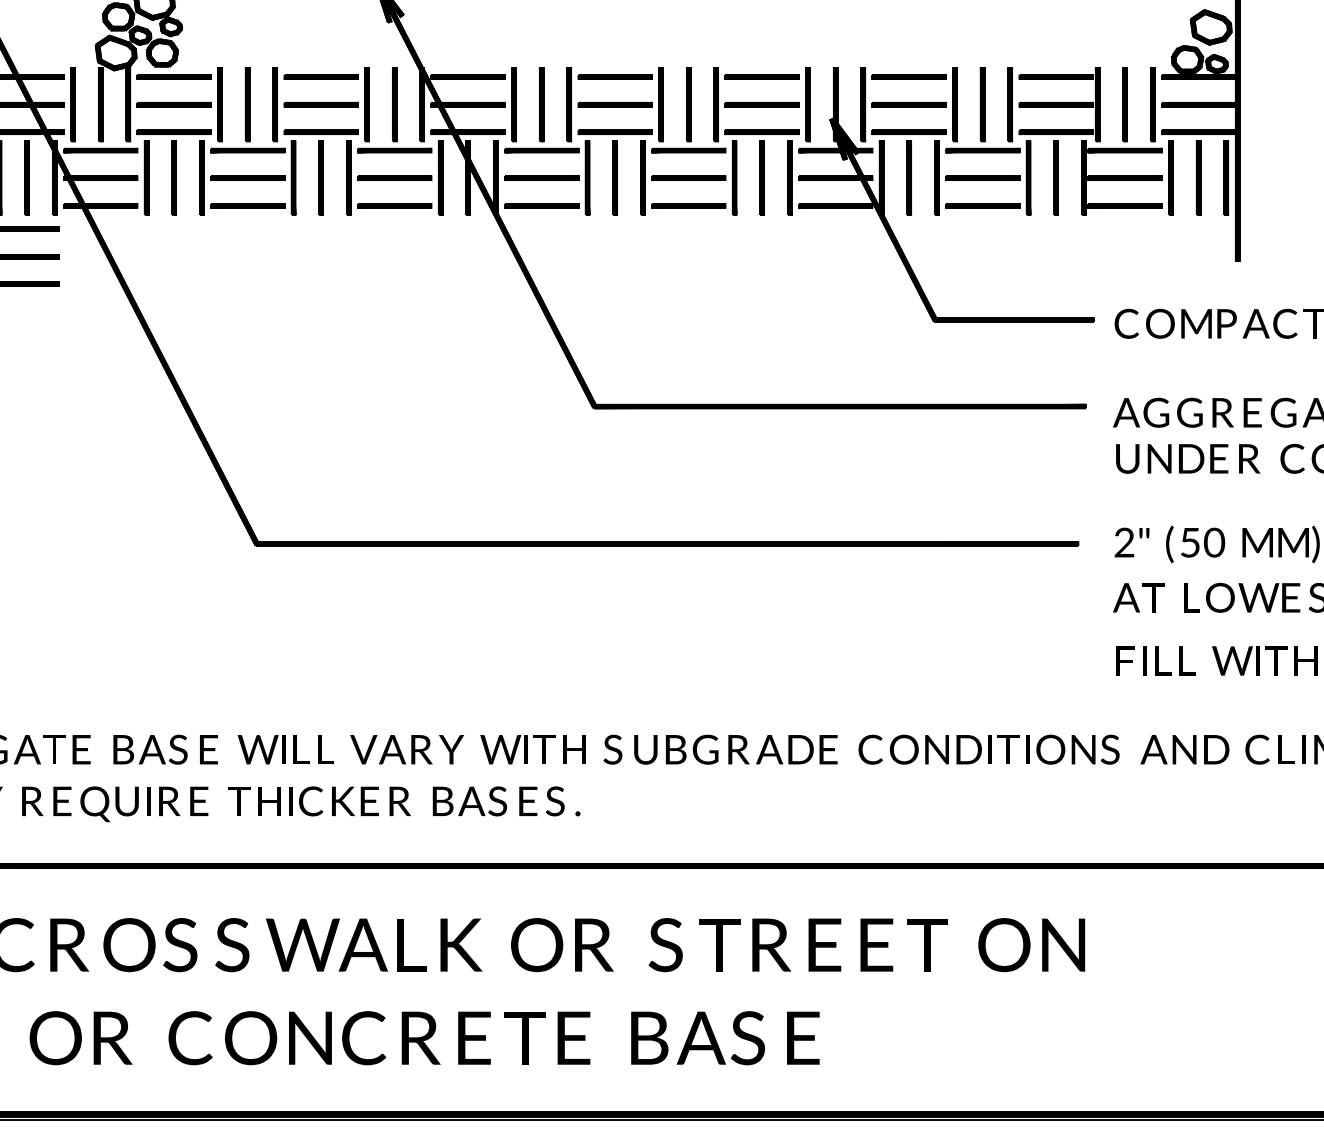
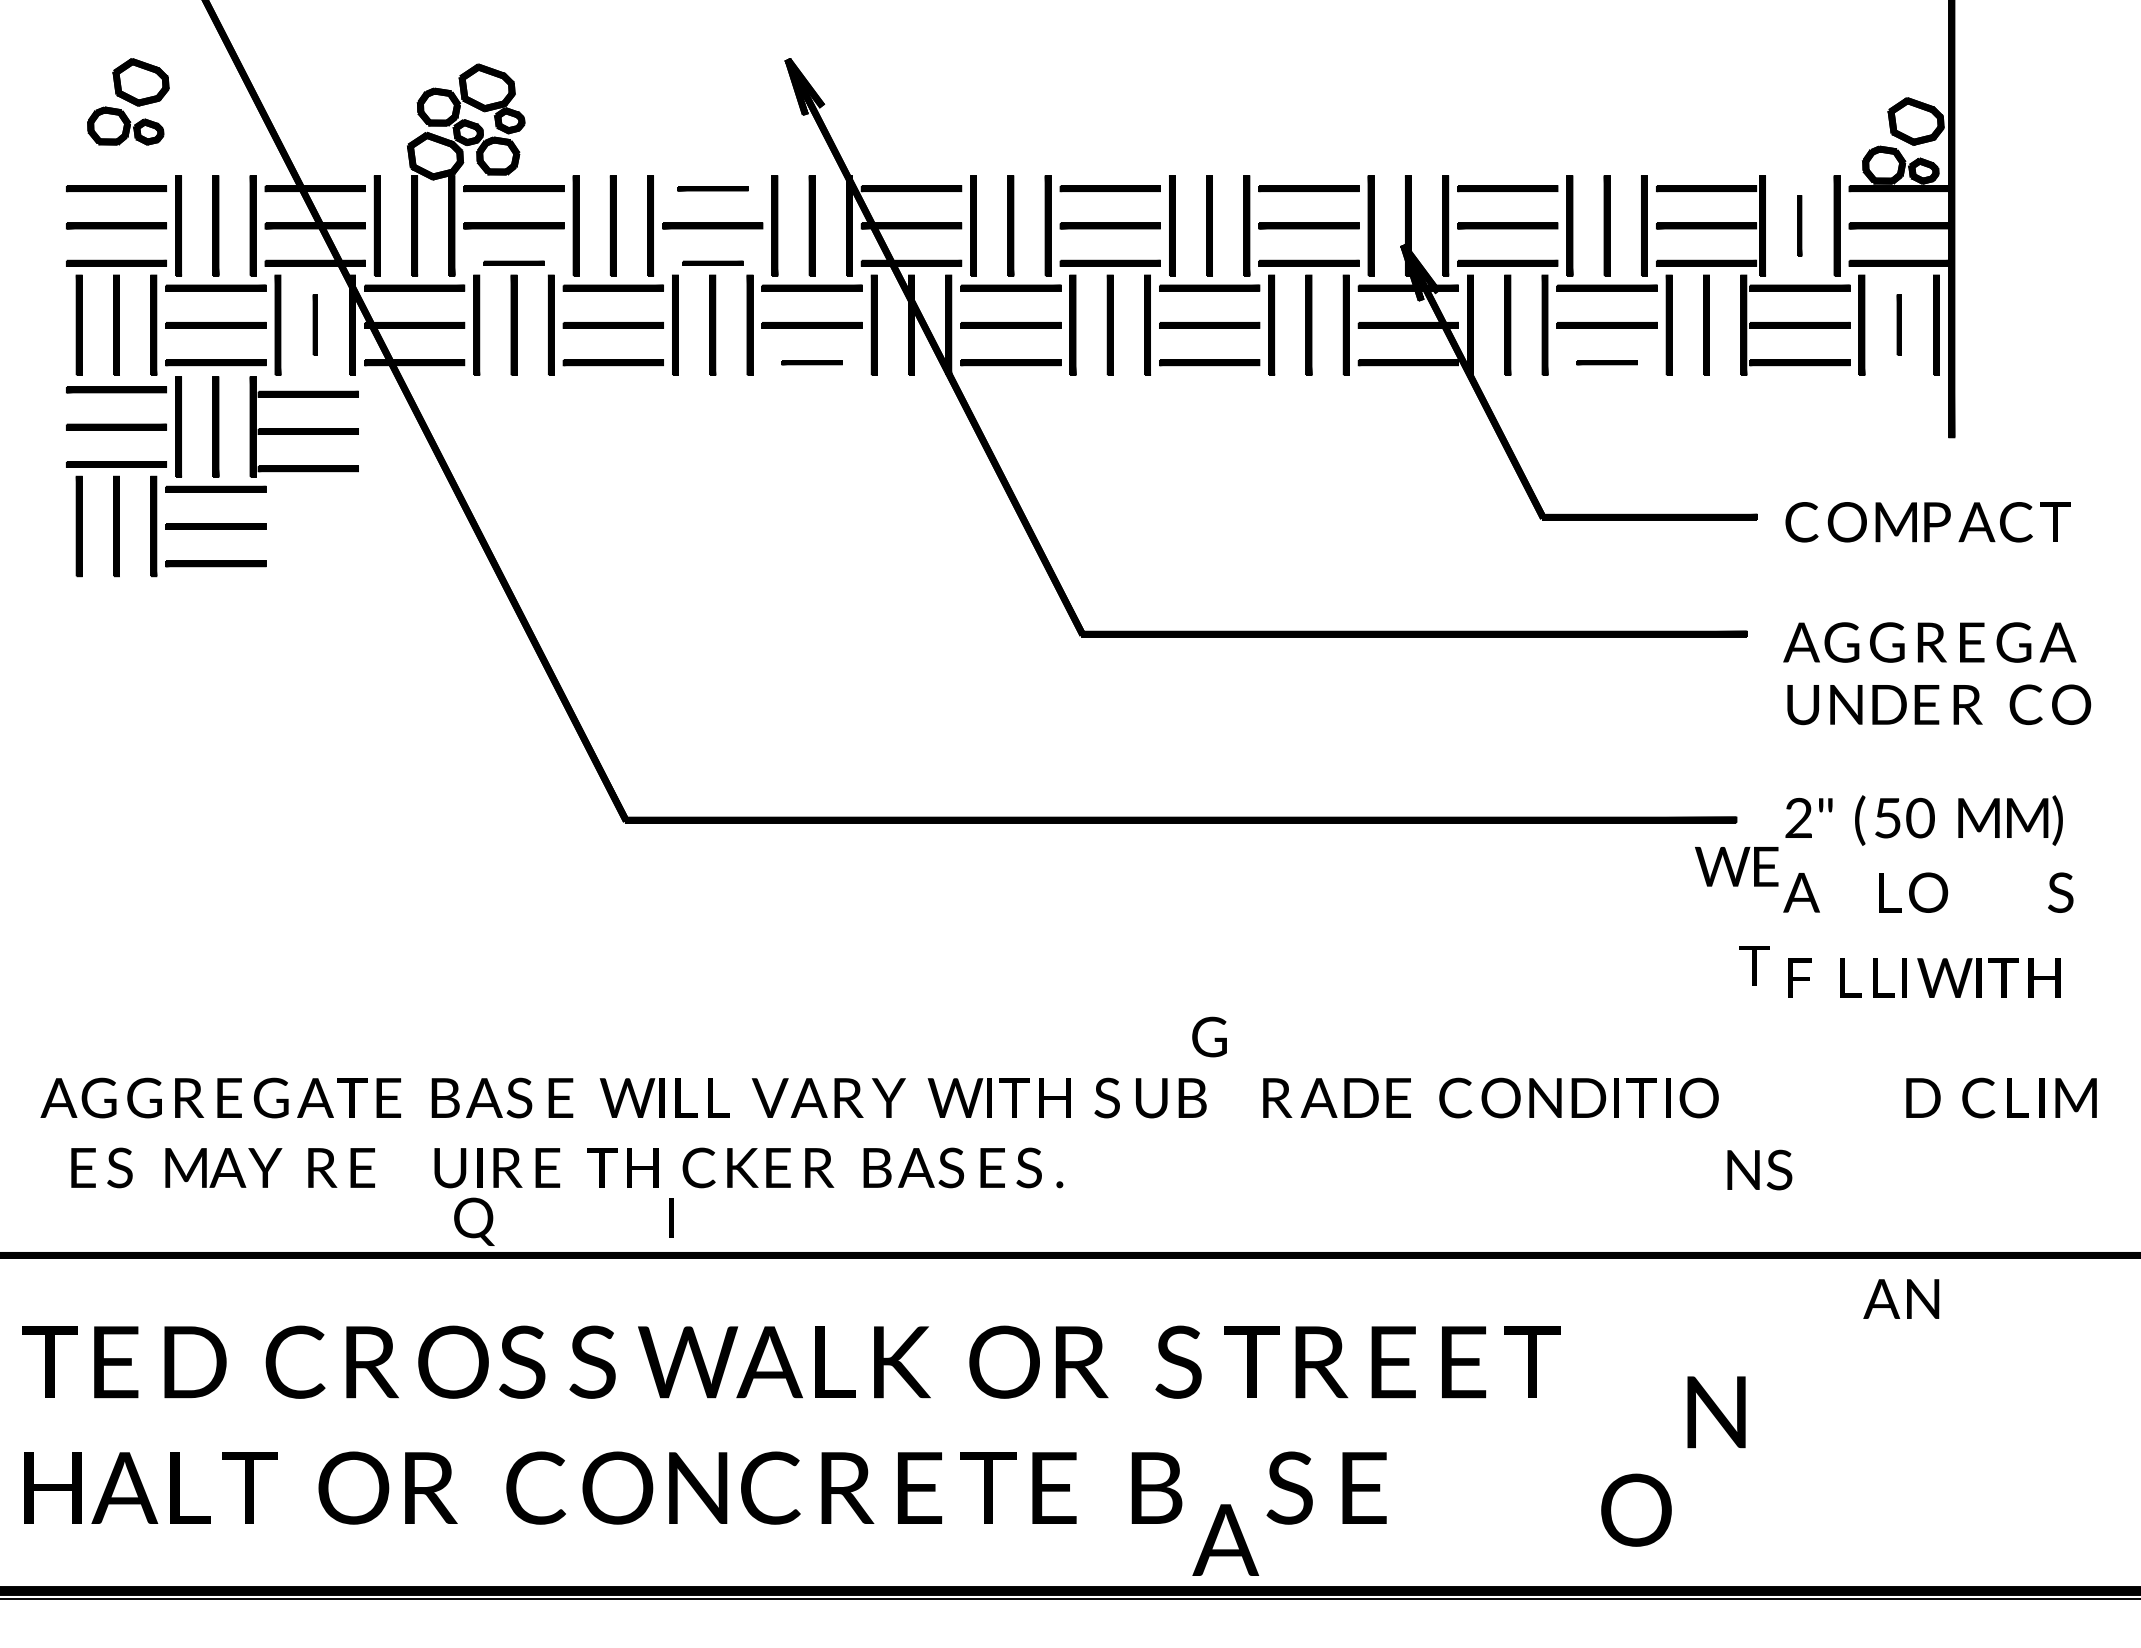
part: (321, 76) -> (712, 188), size x0.7
part: (1124, 104) -> (1799, 225), size x0.6
part: (173, 131) -> (513, 262), size x0.6
part: (321, 131) -> (712, 262), size x0.6
part: (26, 177) -> (314, 324), size x0.6
part: (1198, 177) -> (1898, 324), size x0.6
part: (394, 205) -> (811, 362), size x0.6
part: (982, 205) -> (1606, 362), size x0.6
text: (1153, 597) -> (1754, 965), moved
text: (1269, 597) -> (1736, 866), moved
text: (1144, 660) -> (1904, 977), moved
text: (705, 749) -> (1209, 1036), moved
text: (1095, 749) -> (1759, 1169), moved
text: (1168, 749) -> (1901, 1298), moved
text: (290, 801) -> (671, 1217), moved
text: (95, 804) -> (474, 1221), moved
text: (1004, 944) -> (1636, 1509), moved
text: (1063, 945) -> (1716, 1412), moved
text: (701, 1037) -> (1225, 1539), moved

